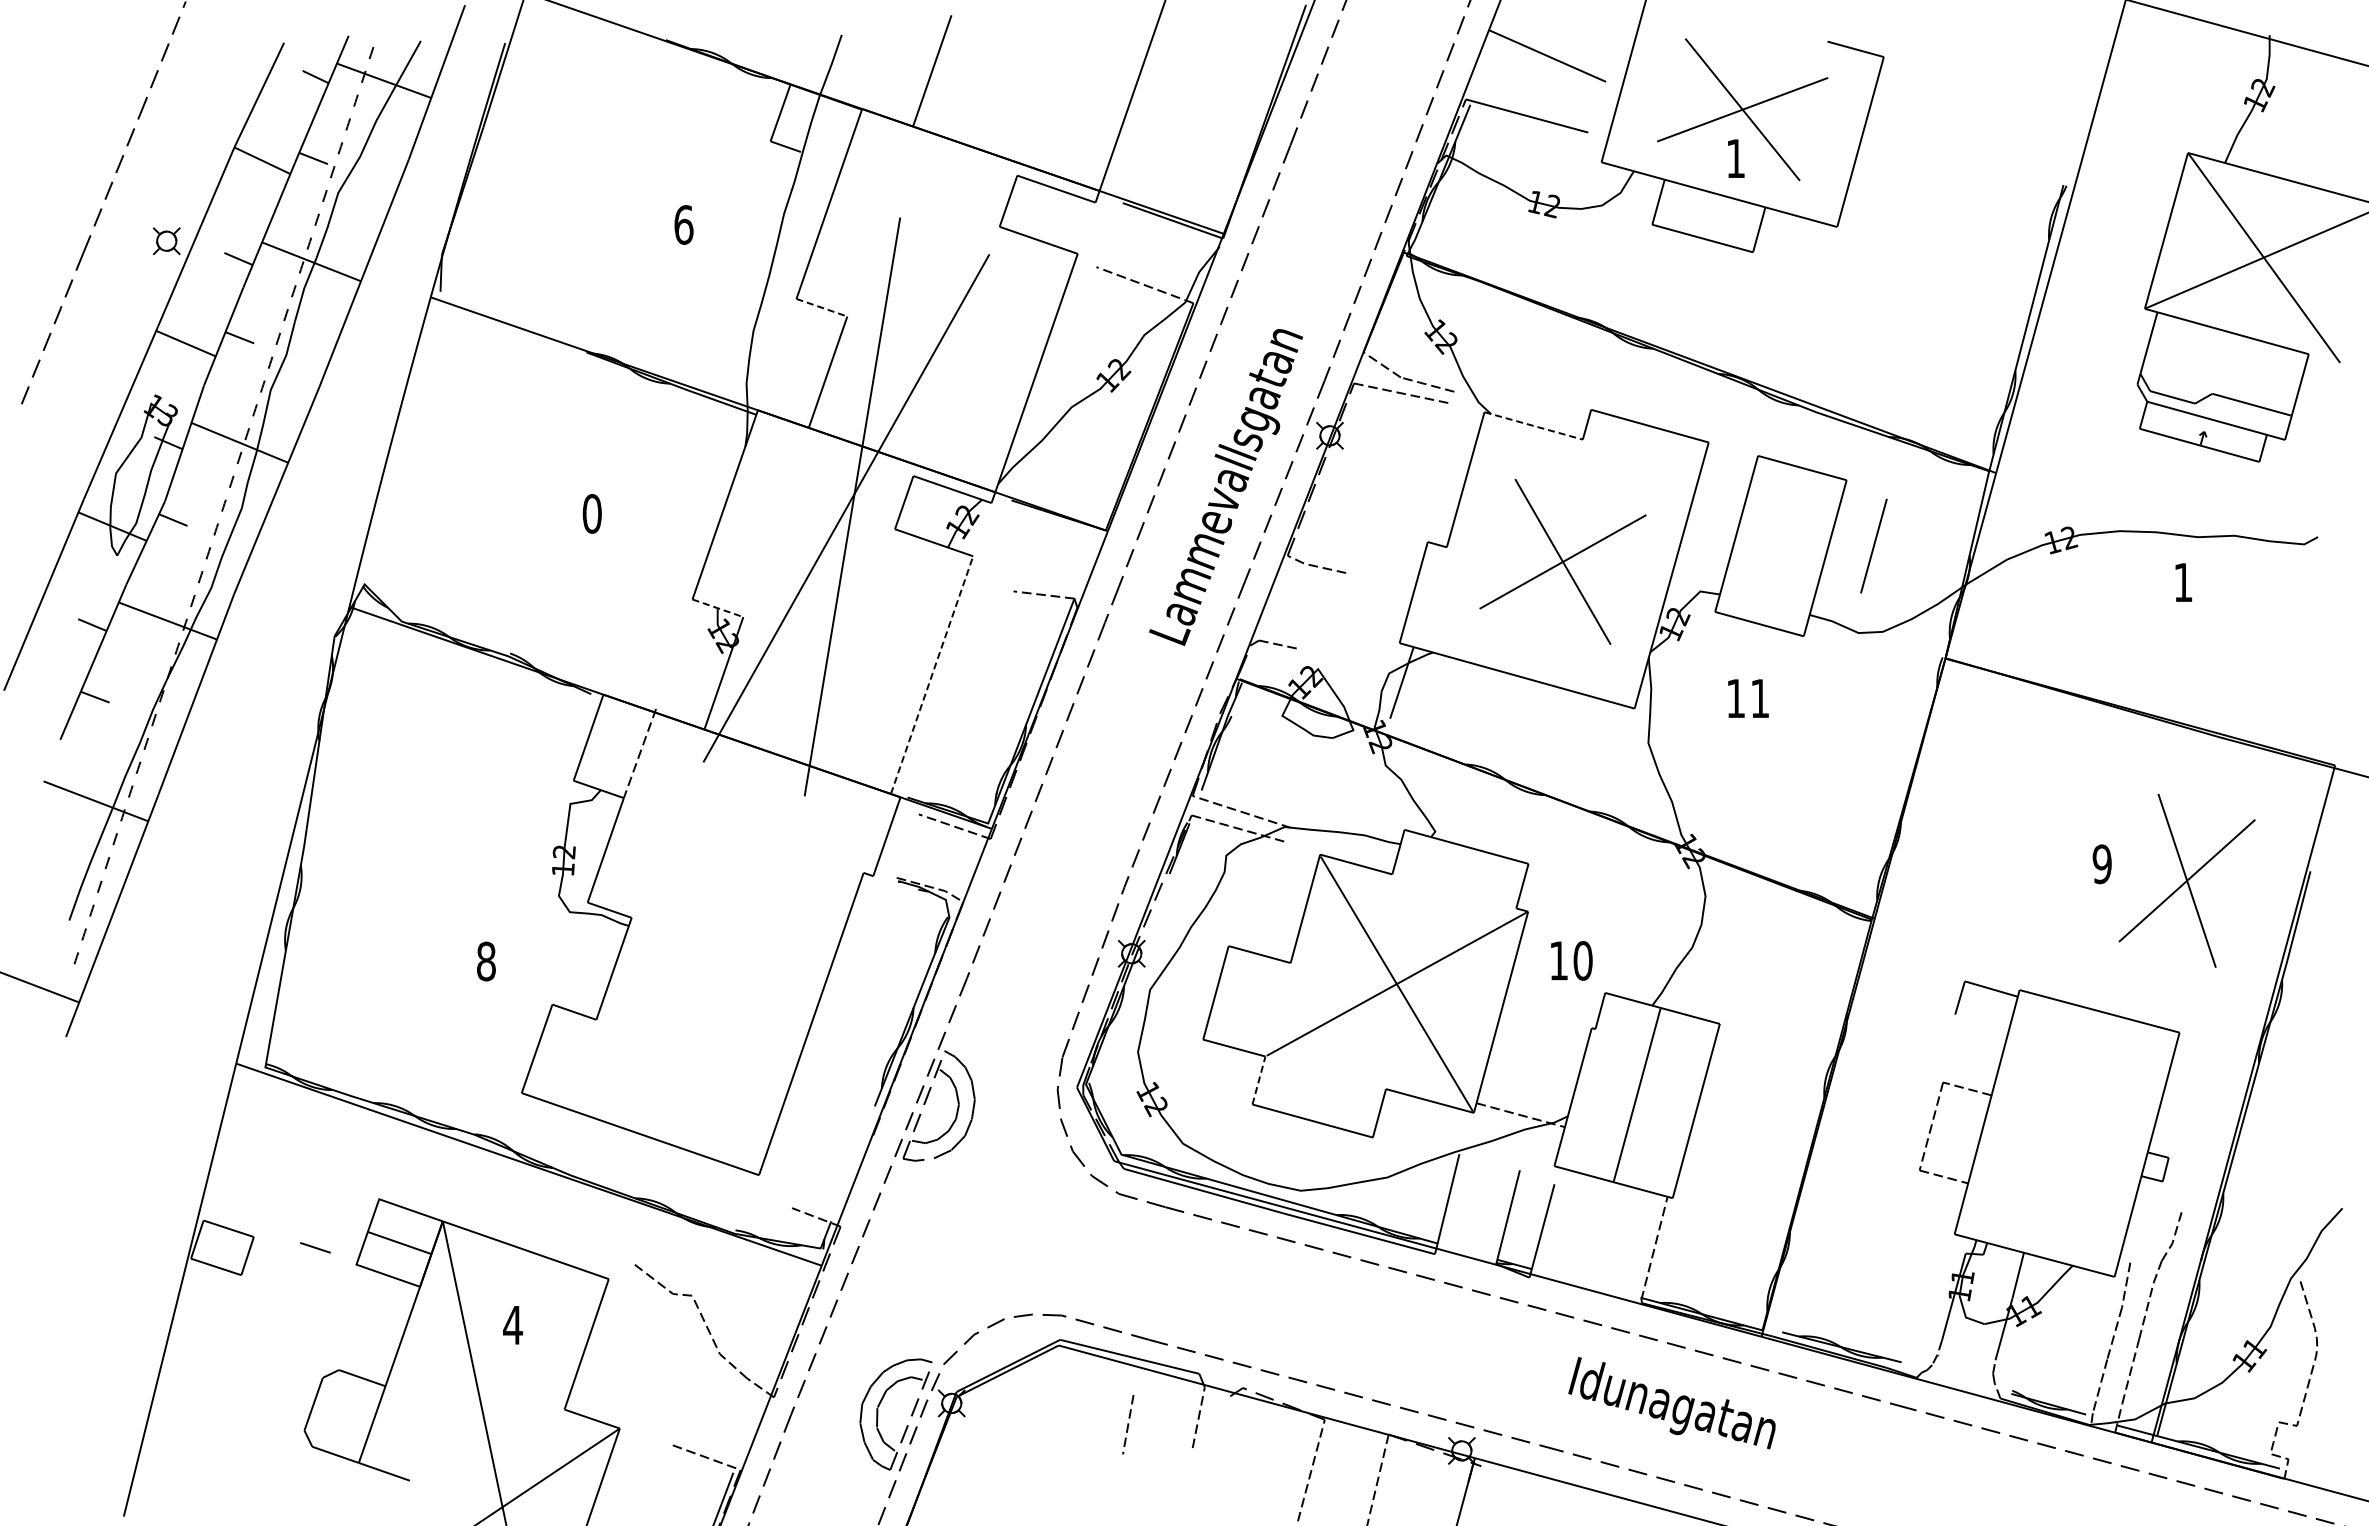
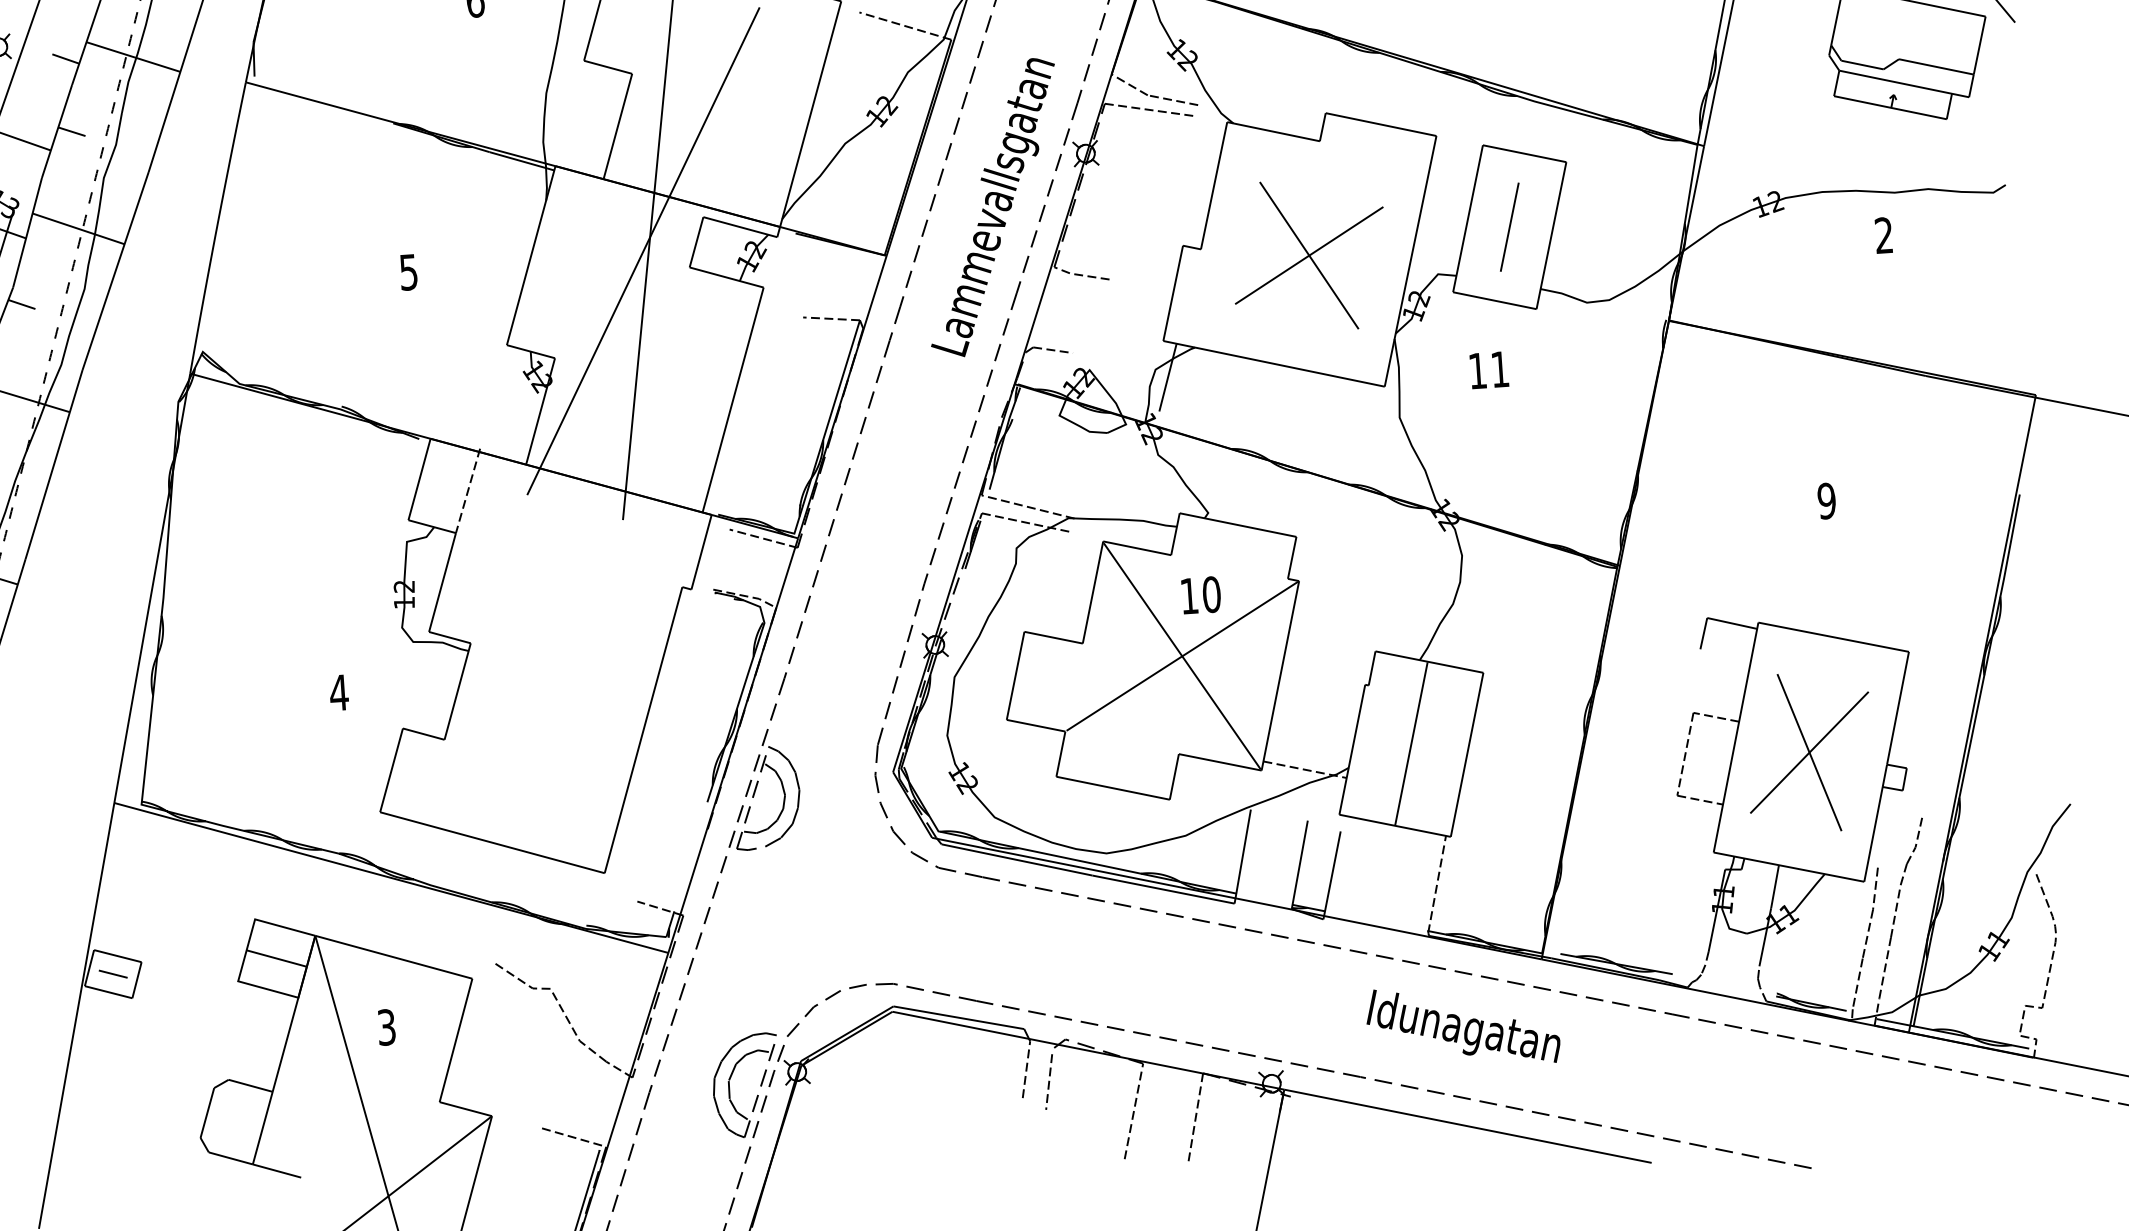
line: (821, 307) -> (607, 67), dashed -> solid
line: (1534, 426) -> (1274, 132), dashed -> solid
text: (591, 513) -> (408, 272), 0 -> 5
line: (1873, 545) -> (1509, 226), moved
text: (2183, 581) -> (1884, 234), 1 -> 2
line: (717, 608) -> (530, 351), dashed -> solid
line: (932, 675) -> (733, 400), dashed -> solid
part: (2186, 880) -> (1808, 752), moved
text: (1571, 960) -> (1200, 595), moved
text: (486, 961) -> (339, 692), 8 -> 4
line: (1258, 1080) -> (1060, 754), dashed -> solid
line: (315, 1247) -> (113, 973), moved
text: (513, 1325) -> (387, 1027), 4 -> 3
line: (1128, 1424) -> (1049, 1081), moved

